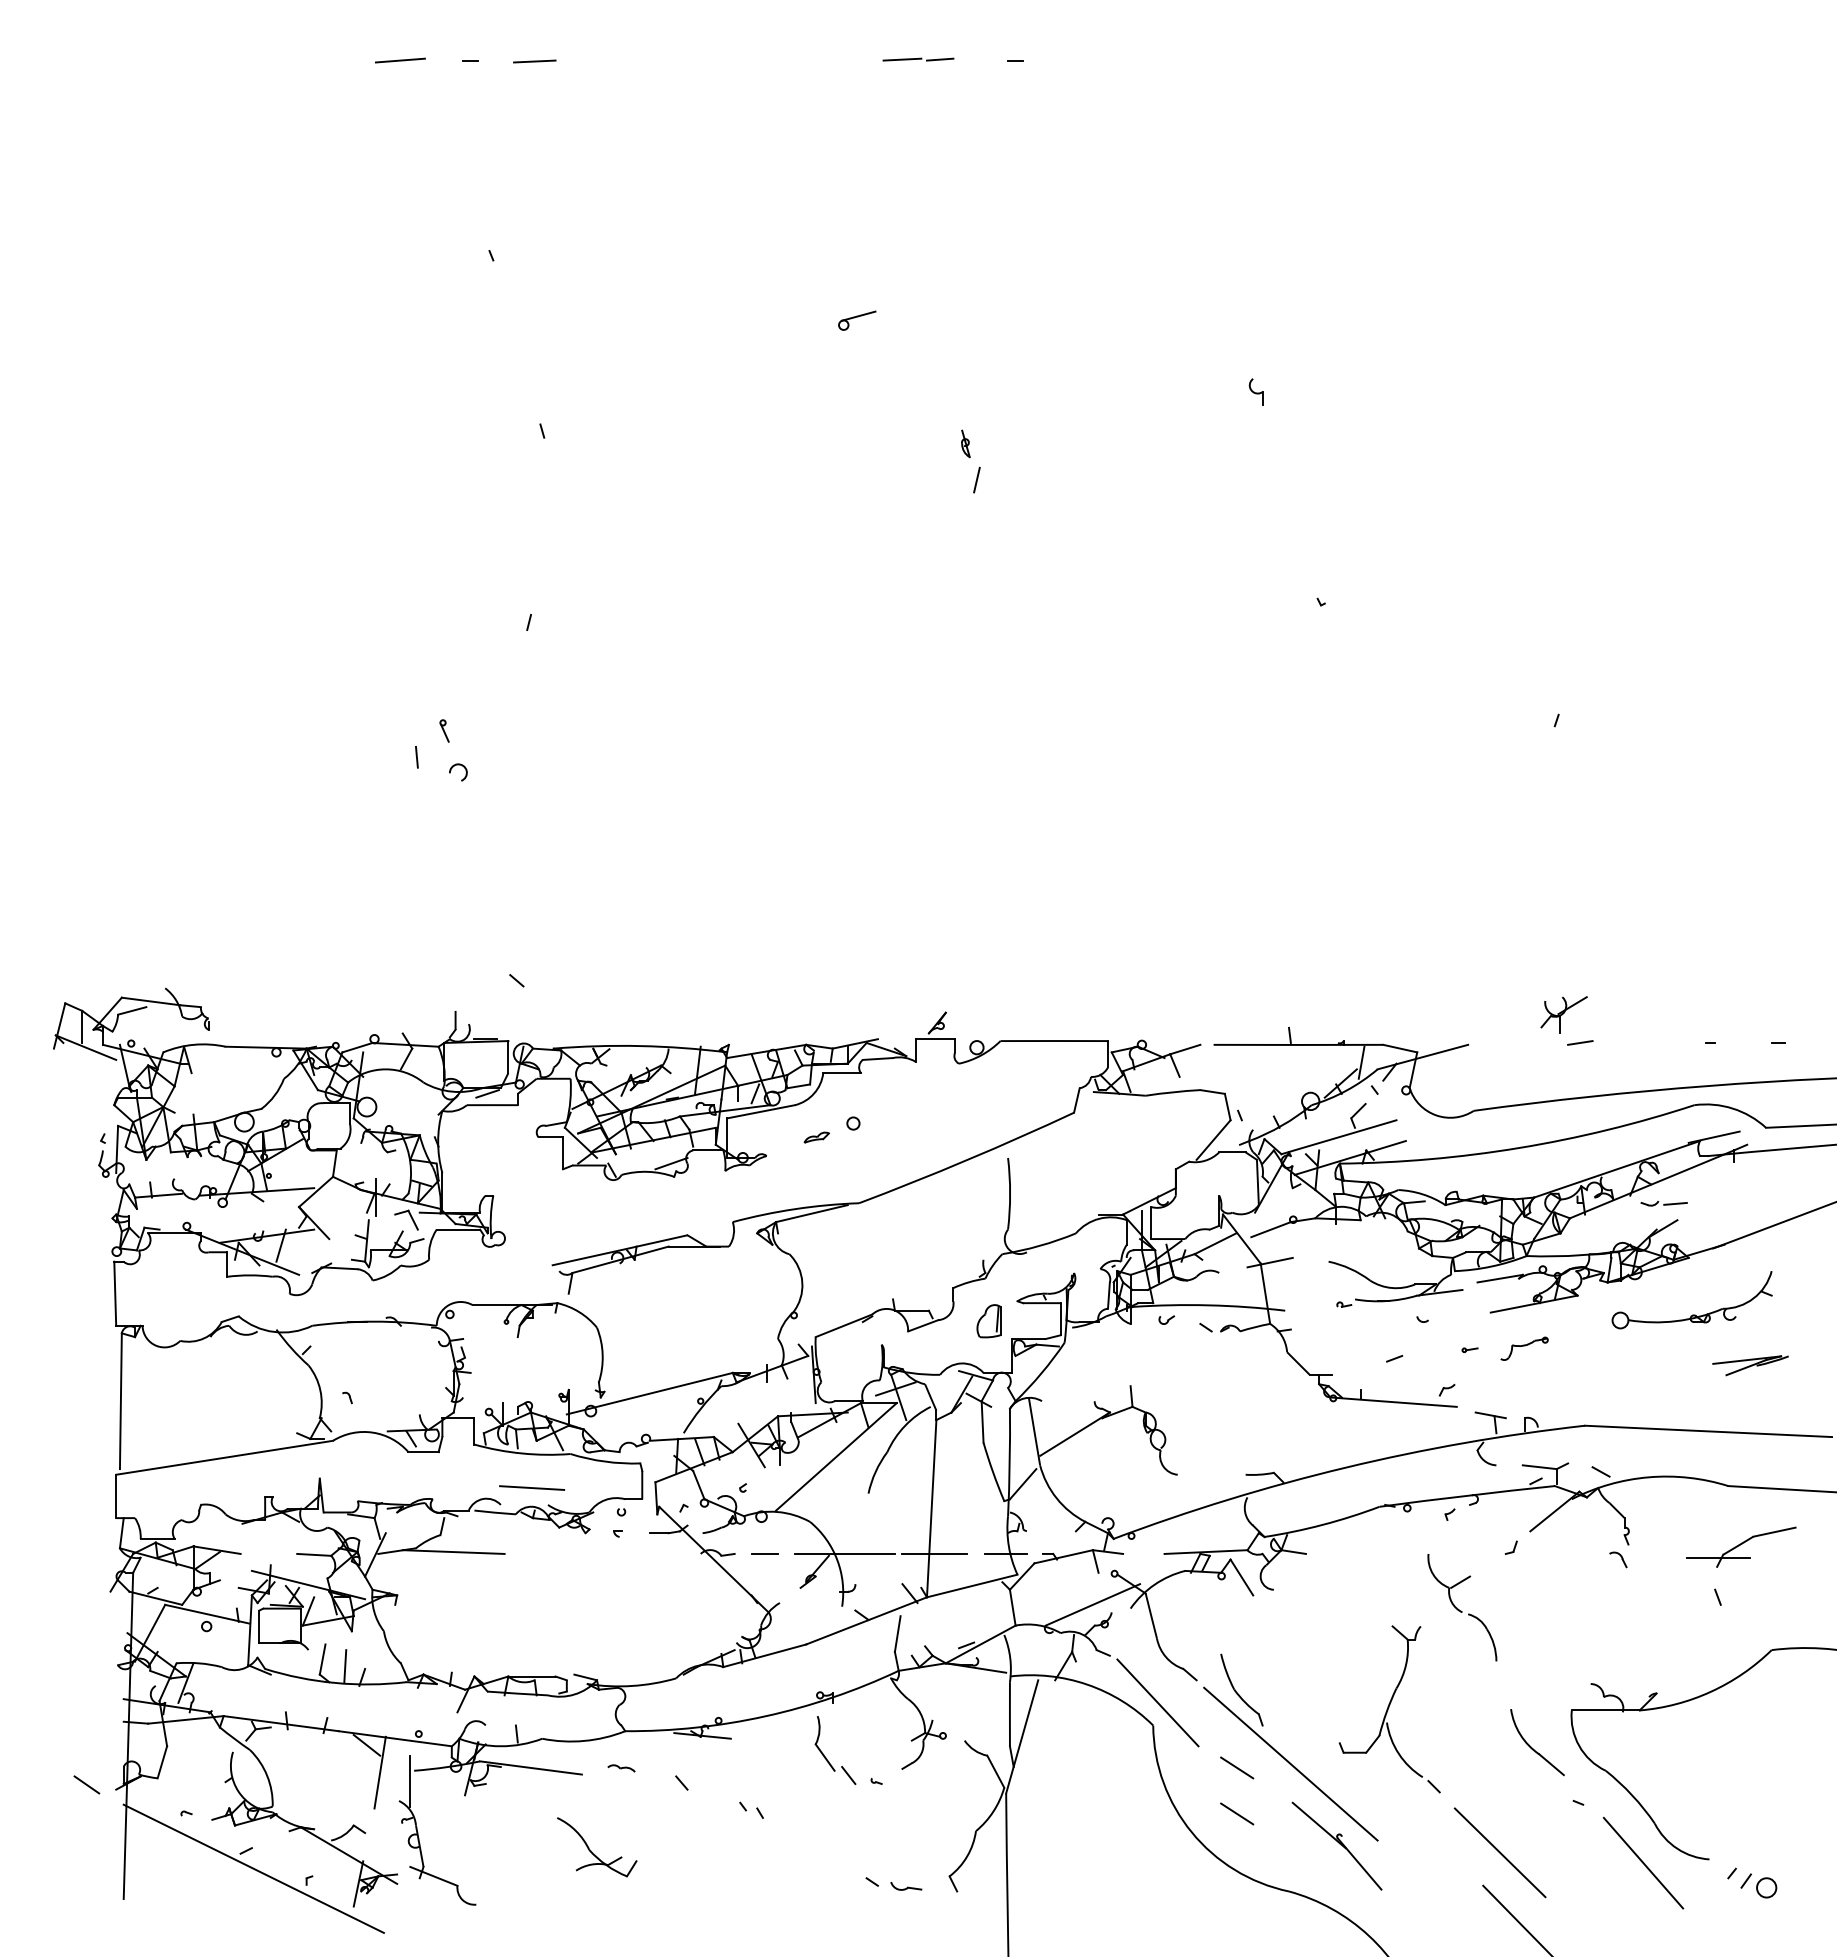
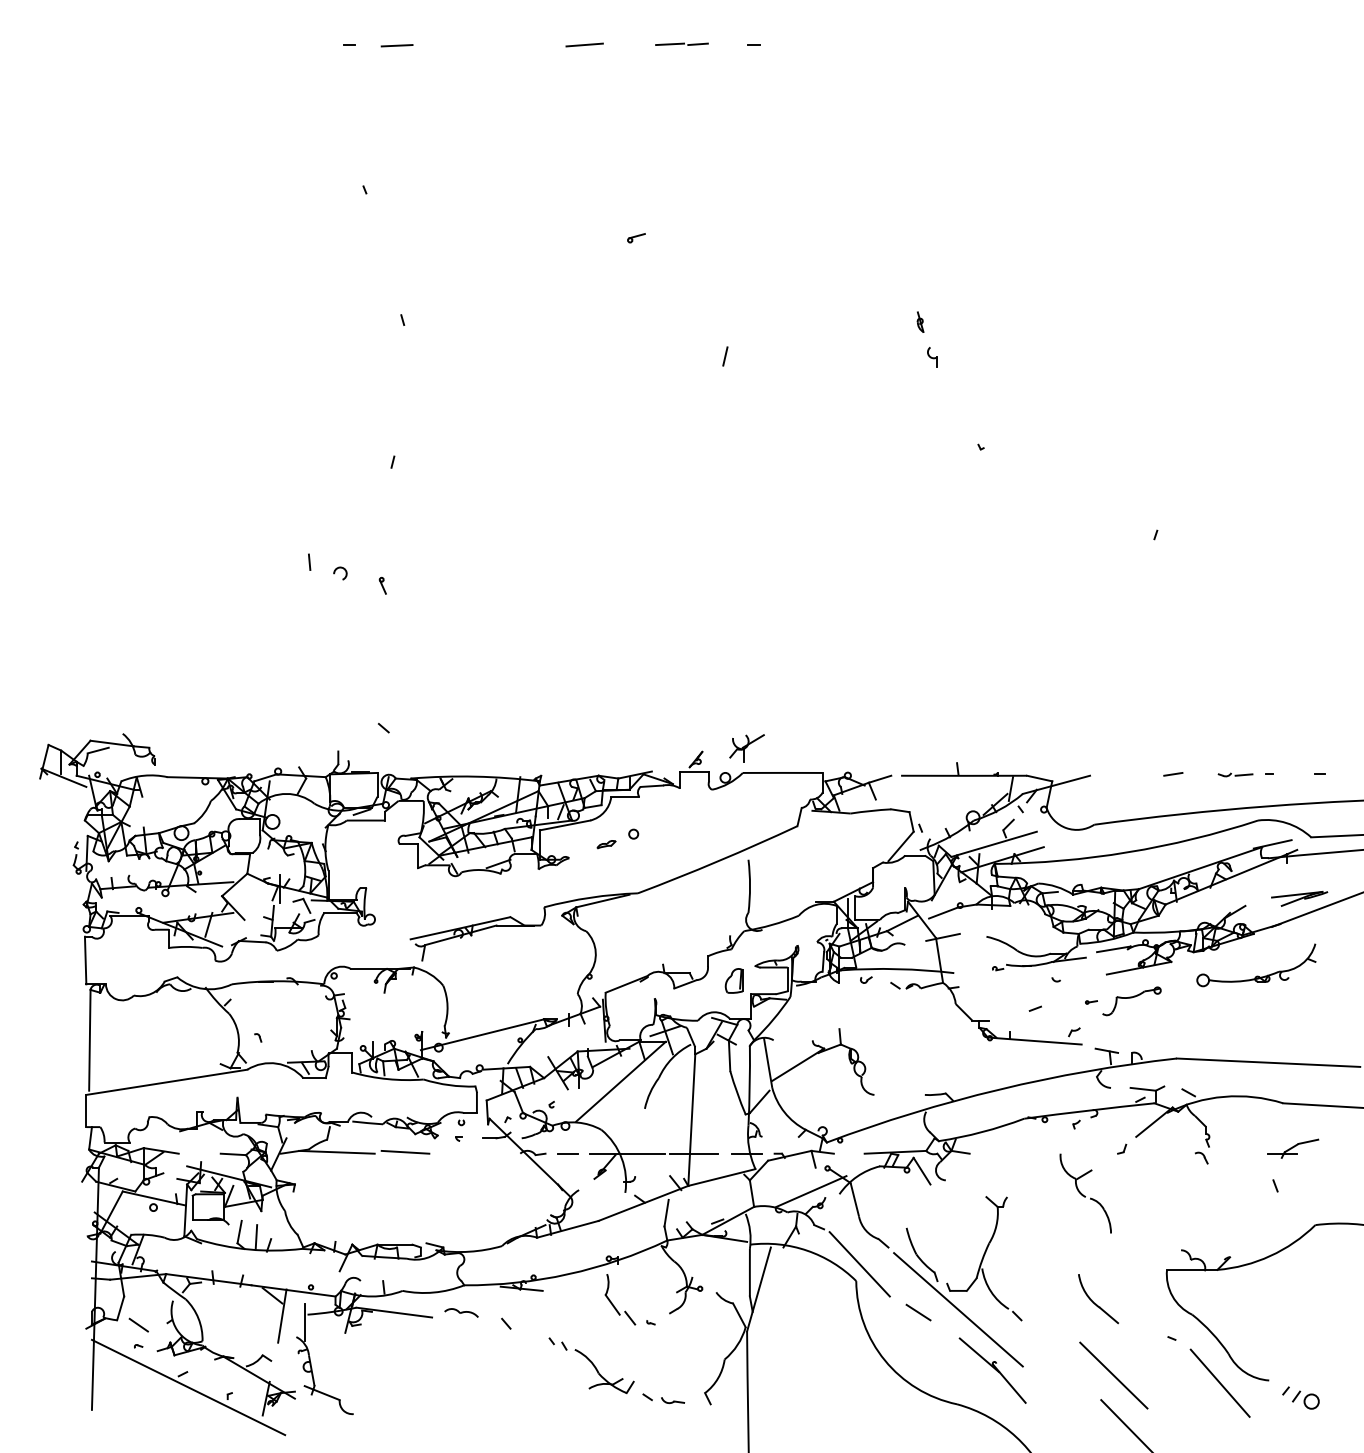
line: (400, 60) -> (584, 44), moved
part: (856, 320) -> (635, 238), size x0.62
part: (1255, 391) -> (932, 356), moved
part: (965, 443) -> (920, 321), moved
part: (444, 730) -> (382, 585), moved
part: (1563, 1014) -> (746, 748), moved
part: (1663, 1203) -> (1235, 774), moved
part: (1524, 1348) -> (1131, 1001), size x1.67
part: (1750, 1365) -> (1299, 898), moved
line: (532, 1487) -> (405, 1151), moved
part: (1741, 1547) -> (1292, 1148), size x0.62
part: (1389, 1709) -> (984, 1258), moved
part: (1532, 1747) -> (1094, 1302), moved
part: (621, 1768) -> (461, 1312), size x1.67
line: (86, 1784) -> (138, 1324), moved
line: (1237, 1813) -> (918, 1346), removed
part: (592, 1851) -> (601, 1374), moved

